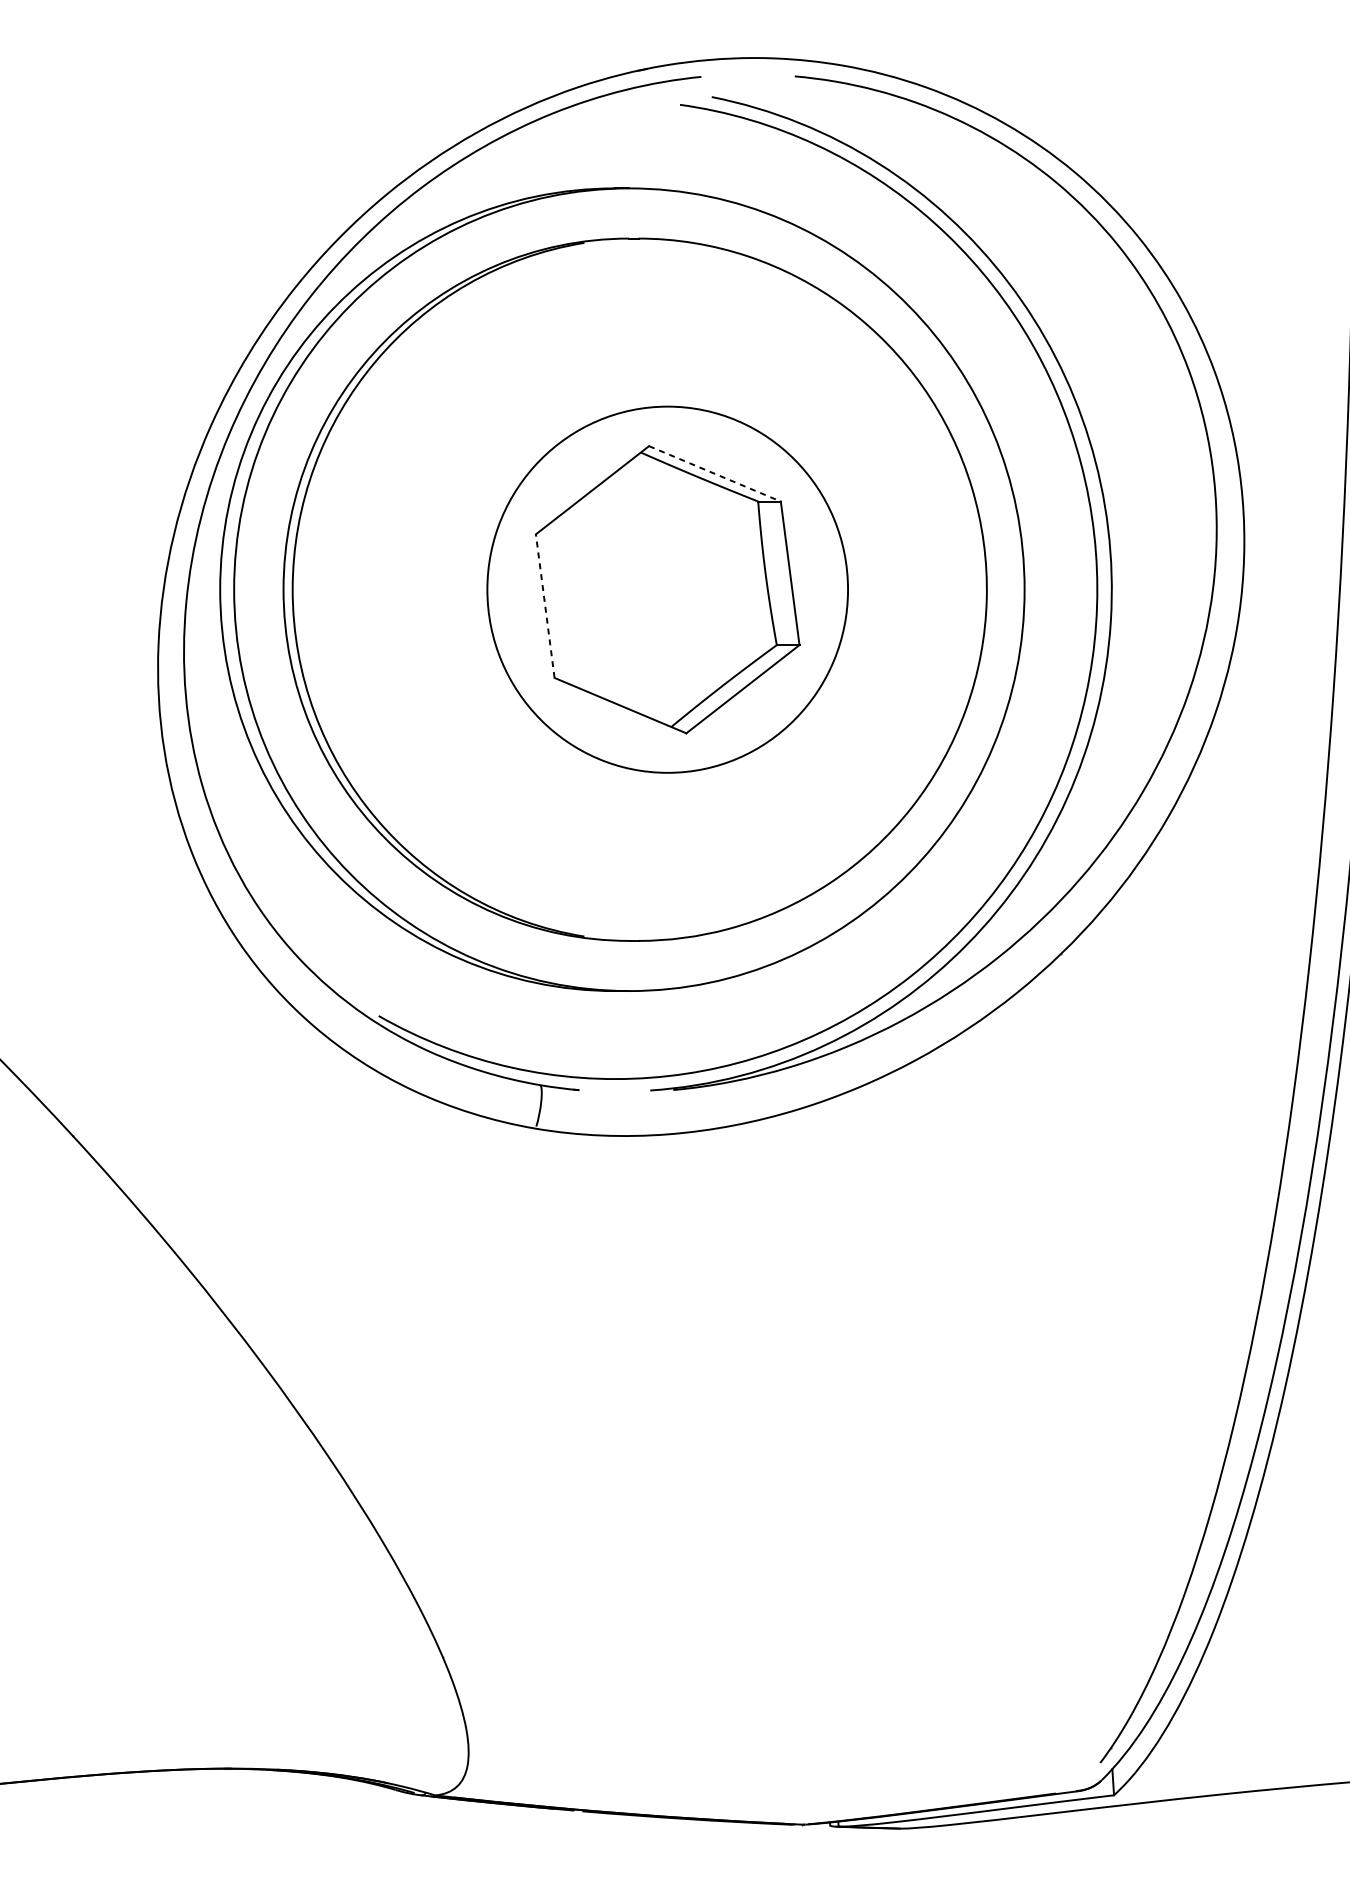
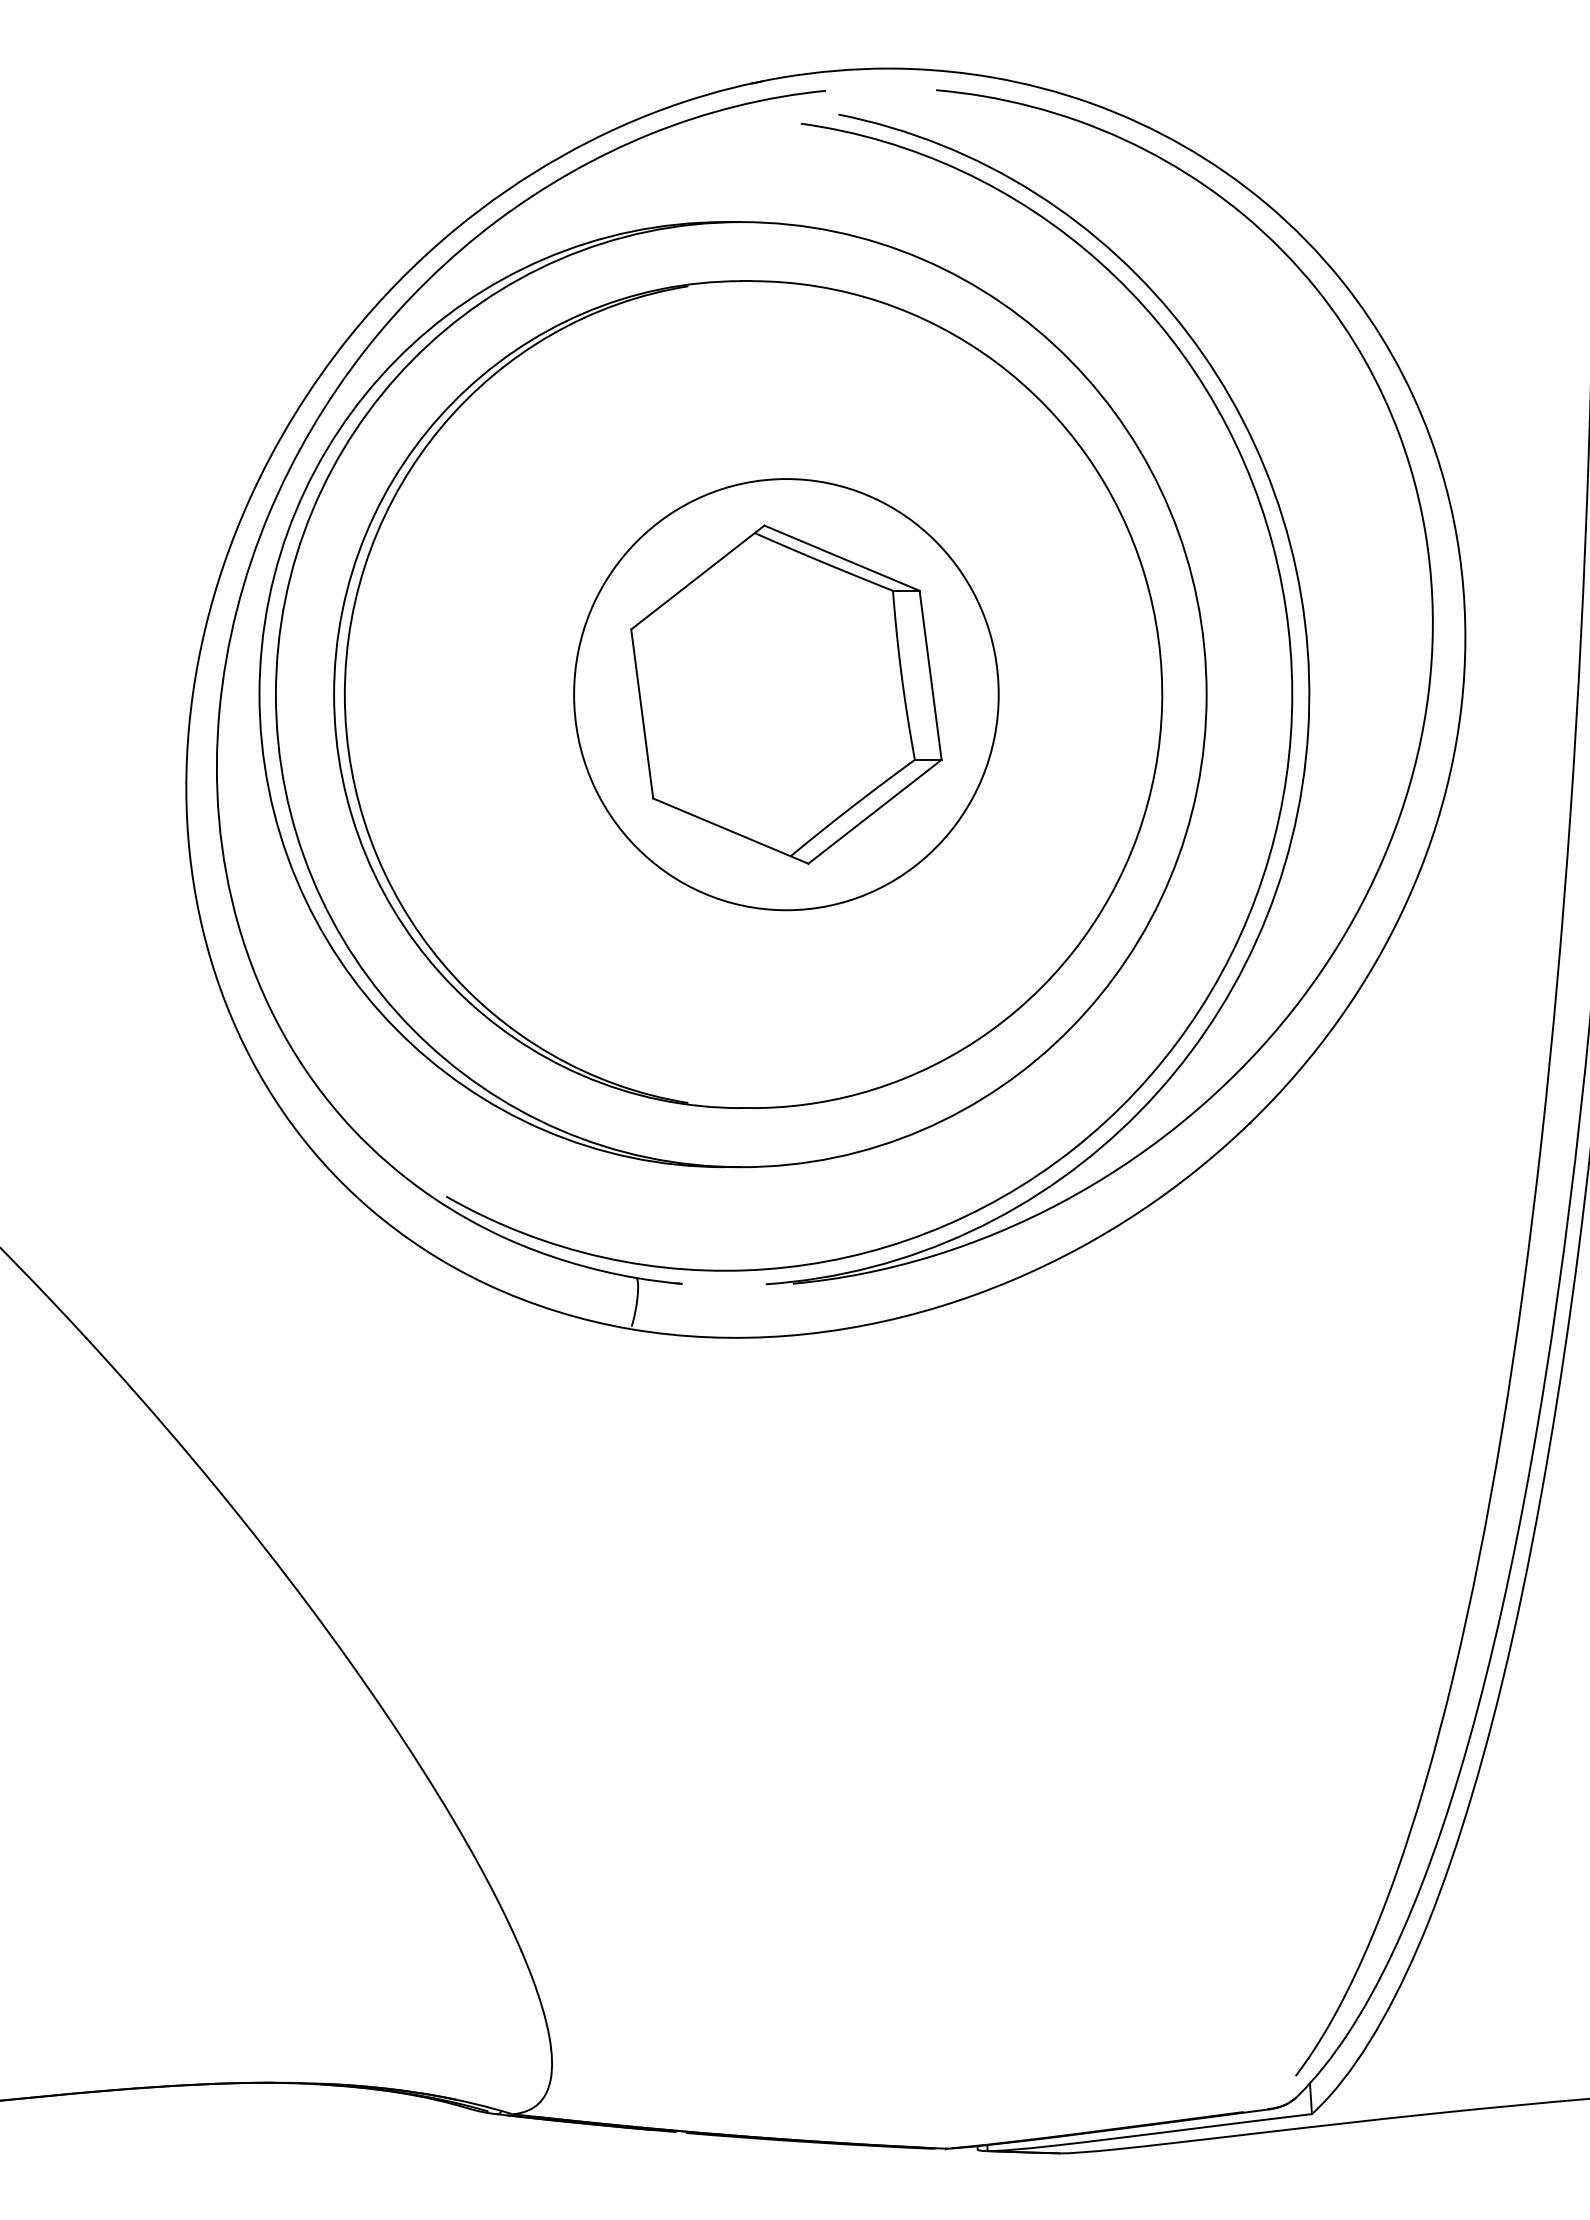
line: (715, 474) -> (842, 558), dashed -> solid
line: (545, 605) -> (642, 713), dashed -> solid

